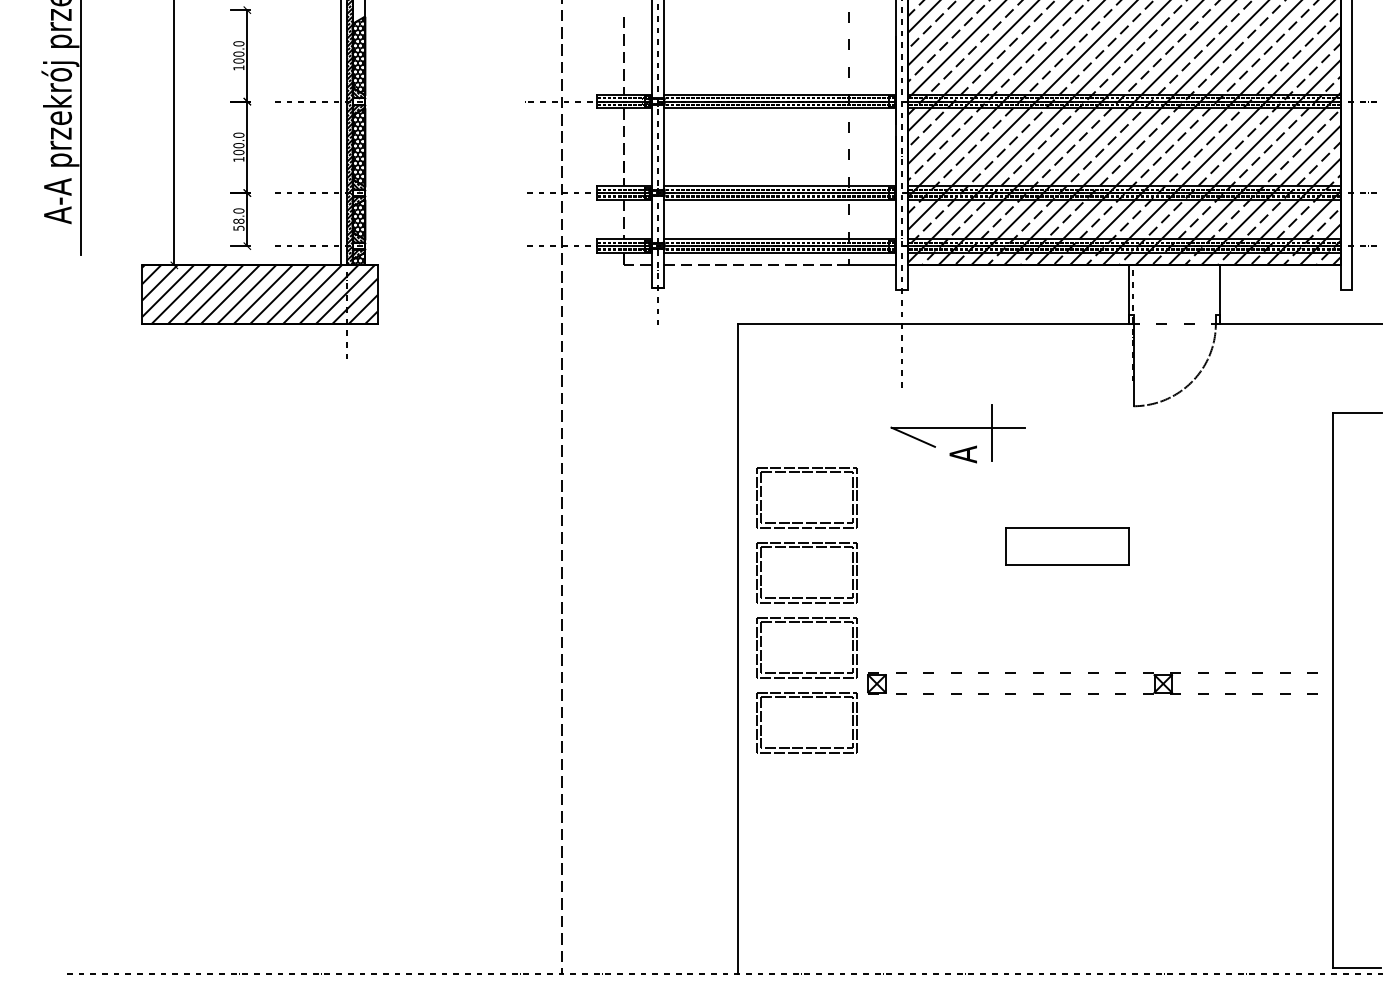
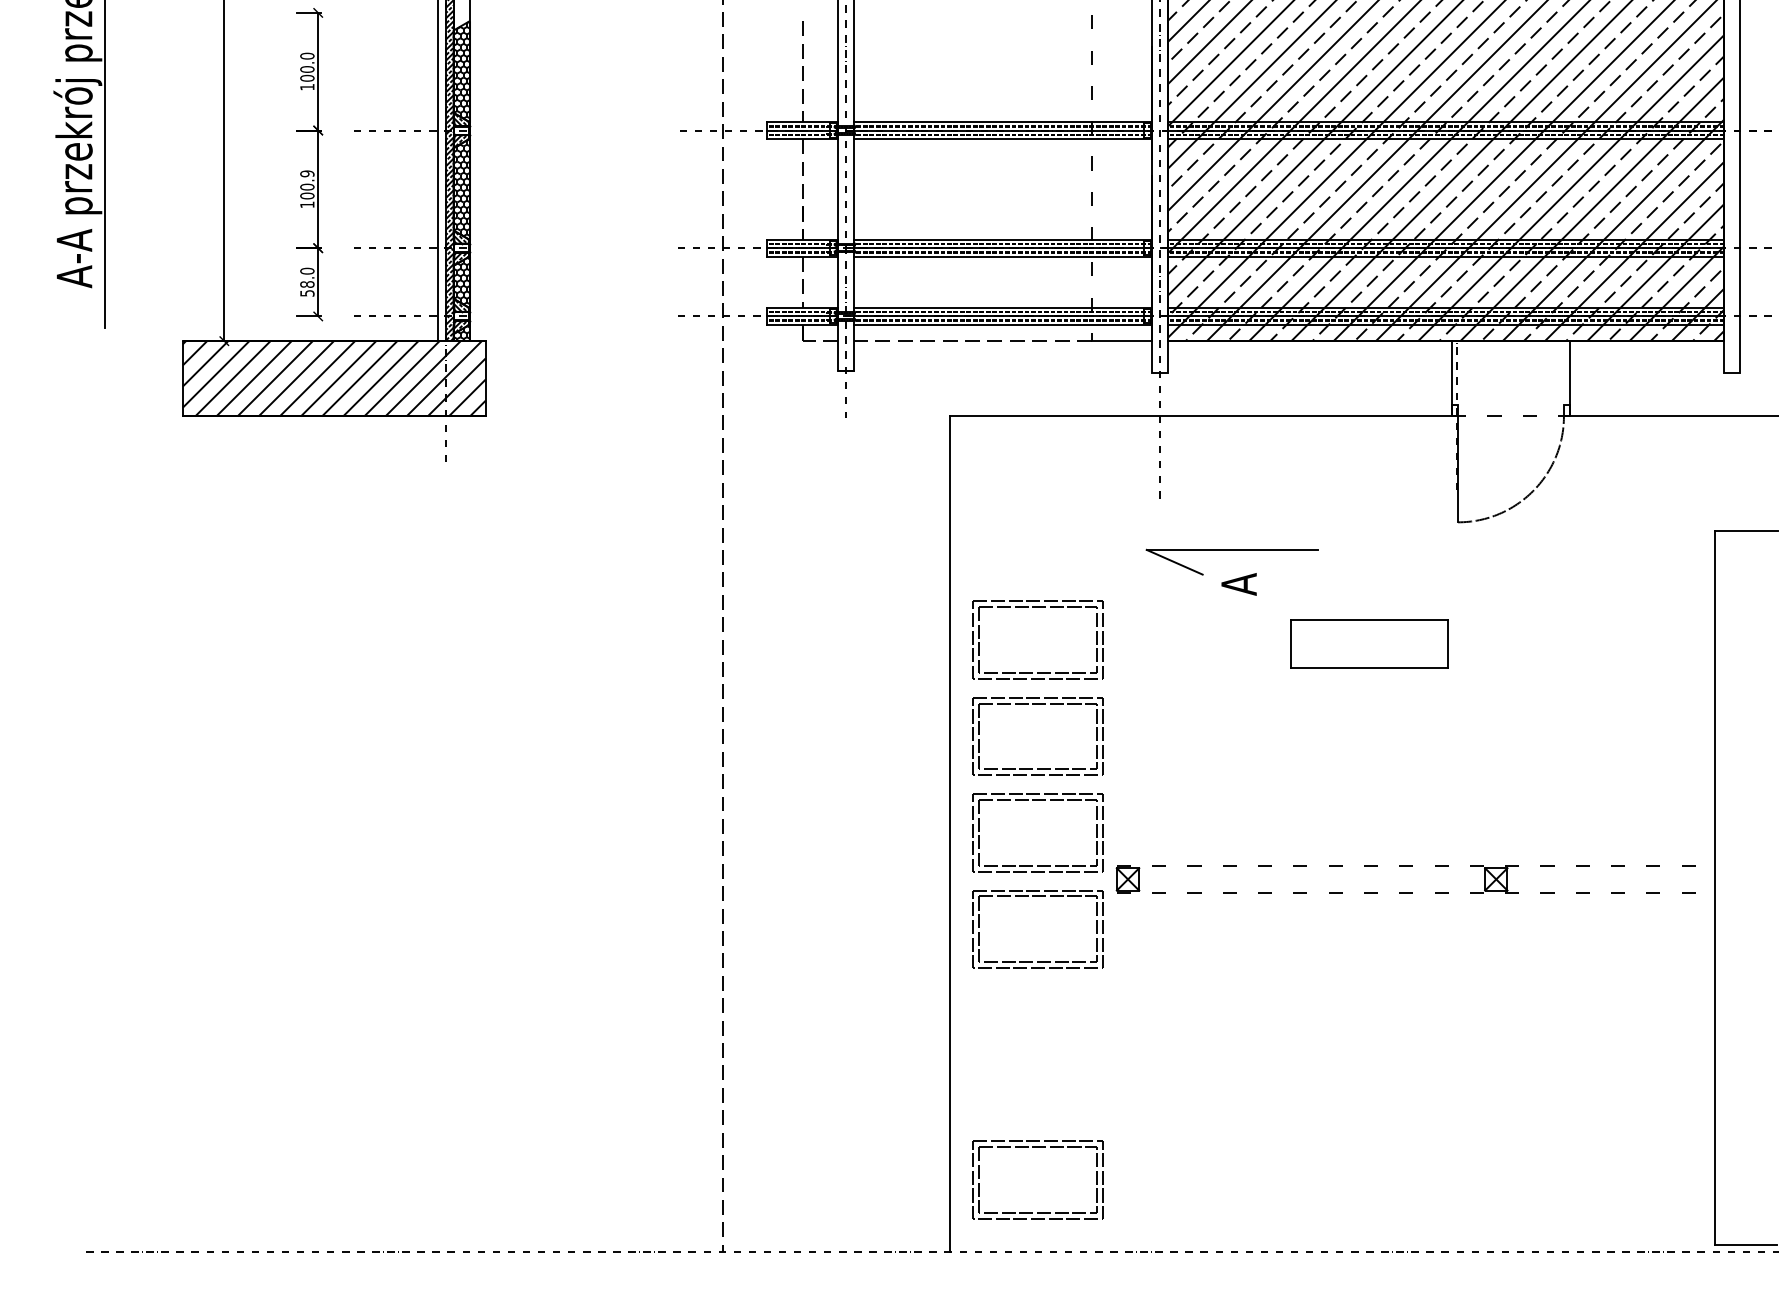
text: (238, 134) -> (306, 172), 100.0 -> 100.9
line: (991, 433) -> (1275, 557), removed
part: (1067, 546) -> (1369, 643), moved
part: (806, 892) -> (1037, 1147), added

